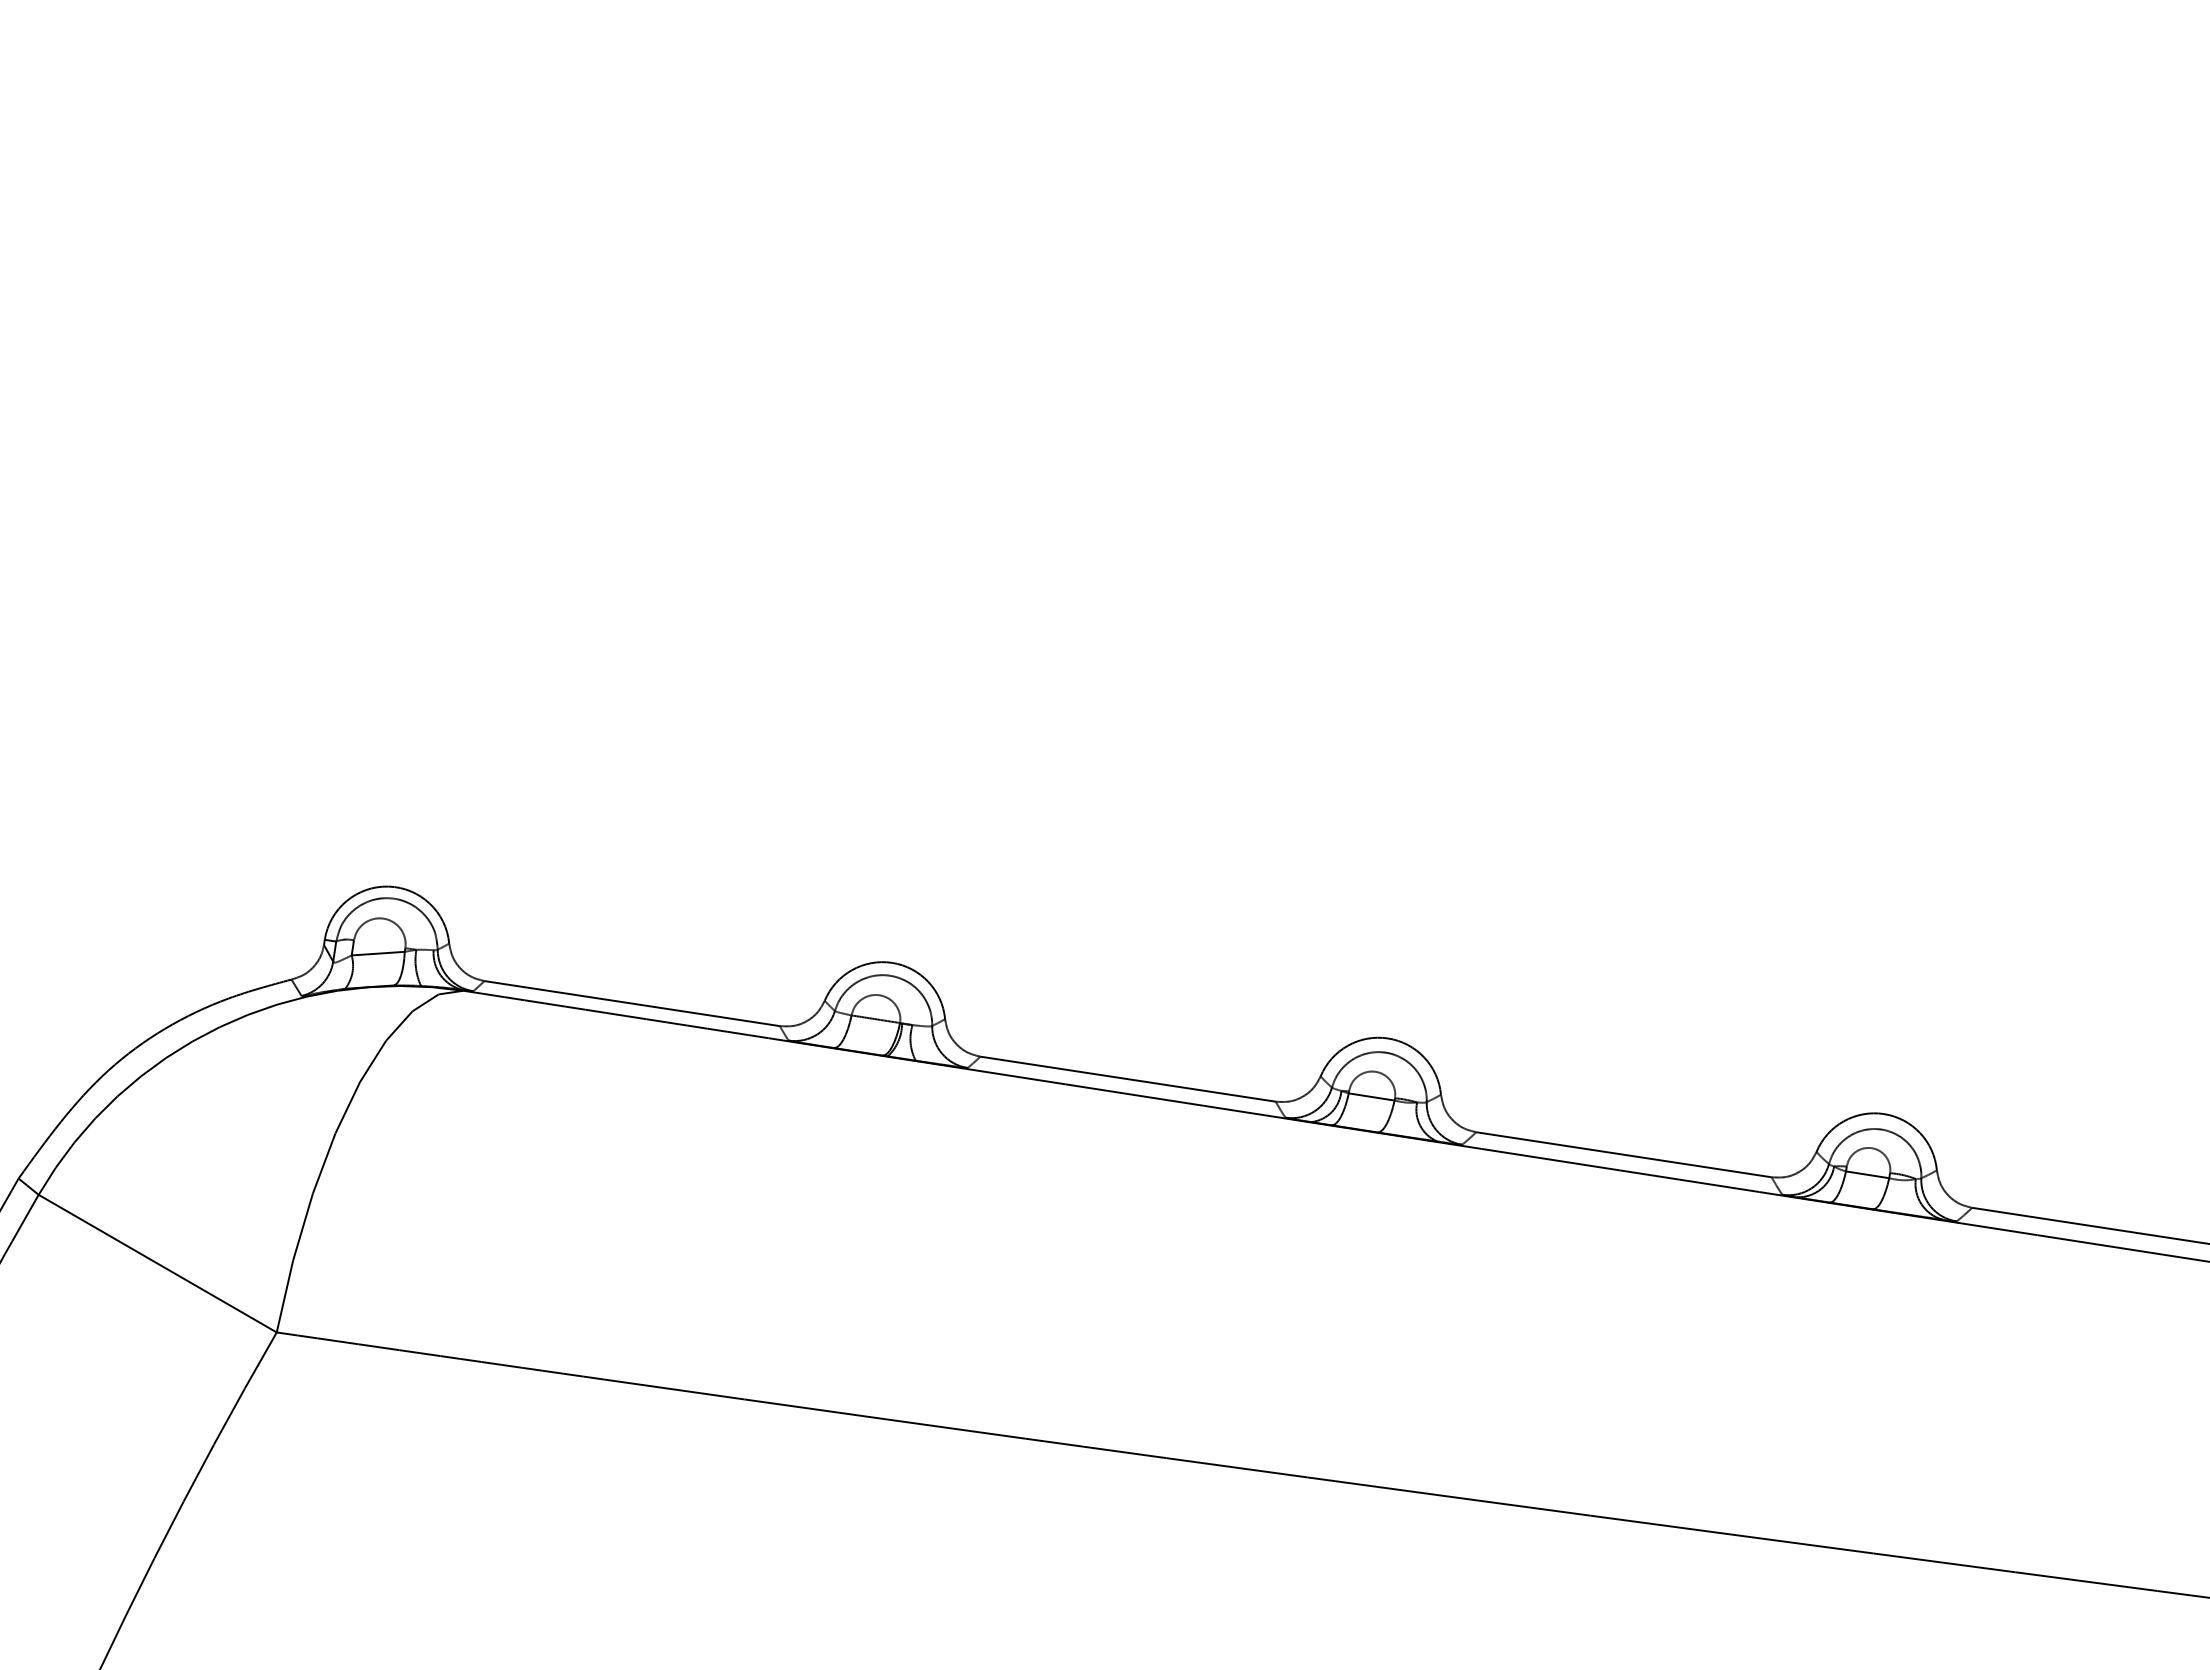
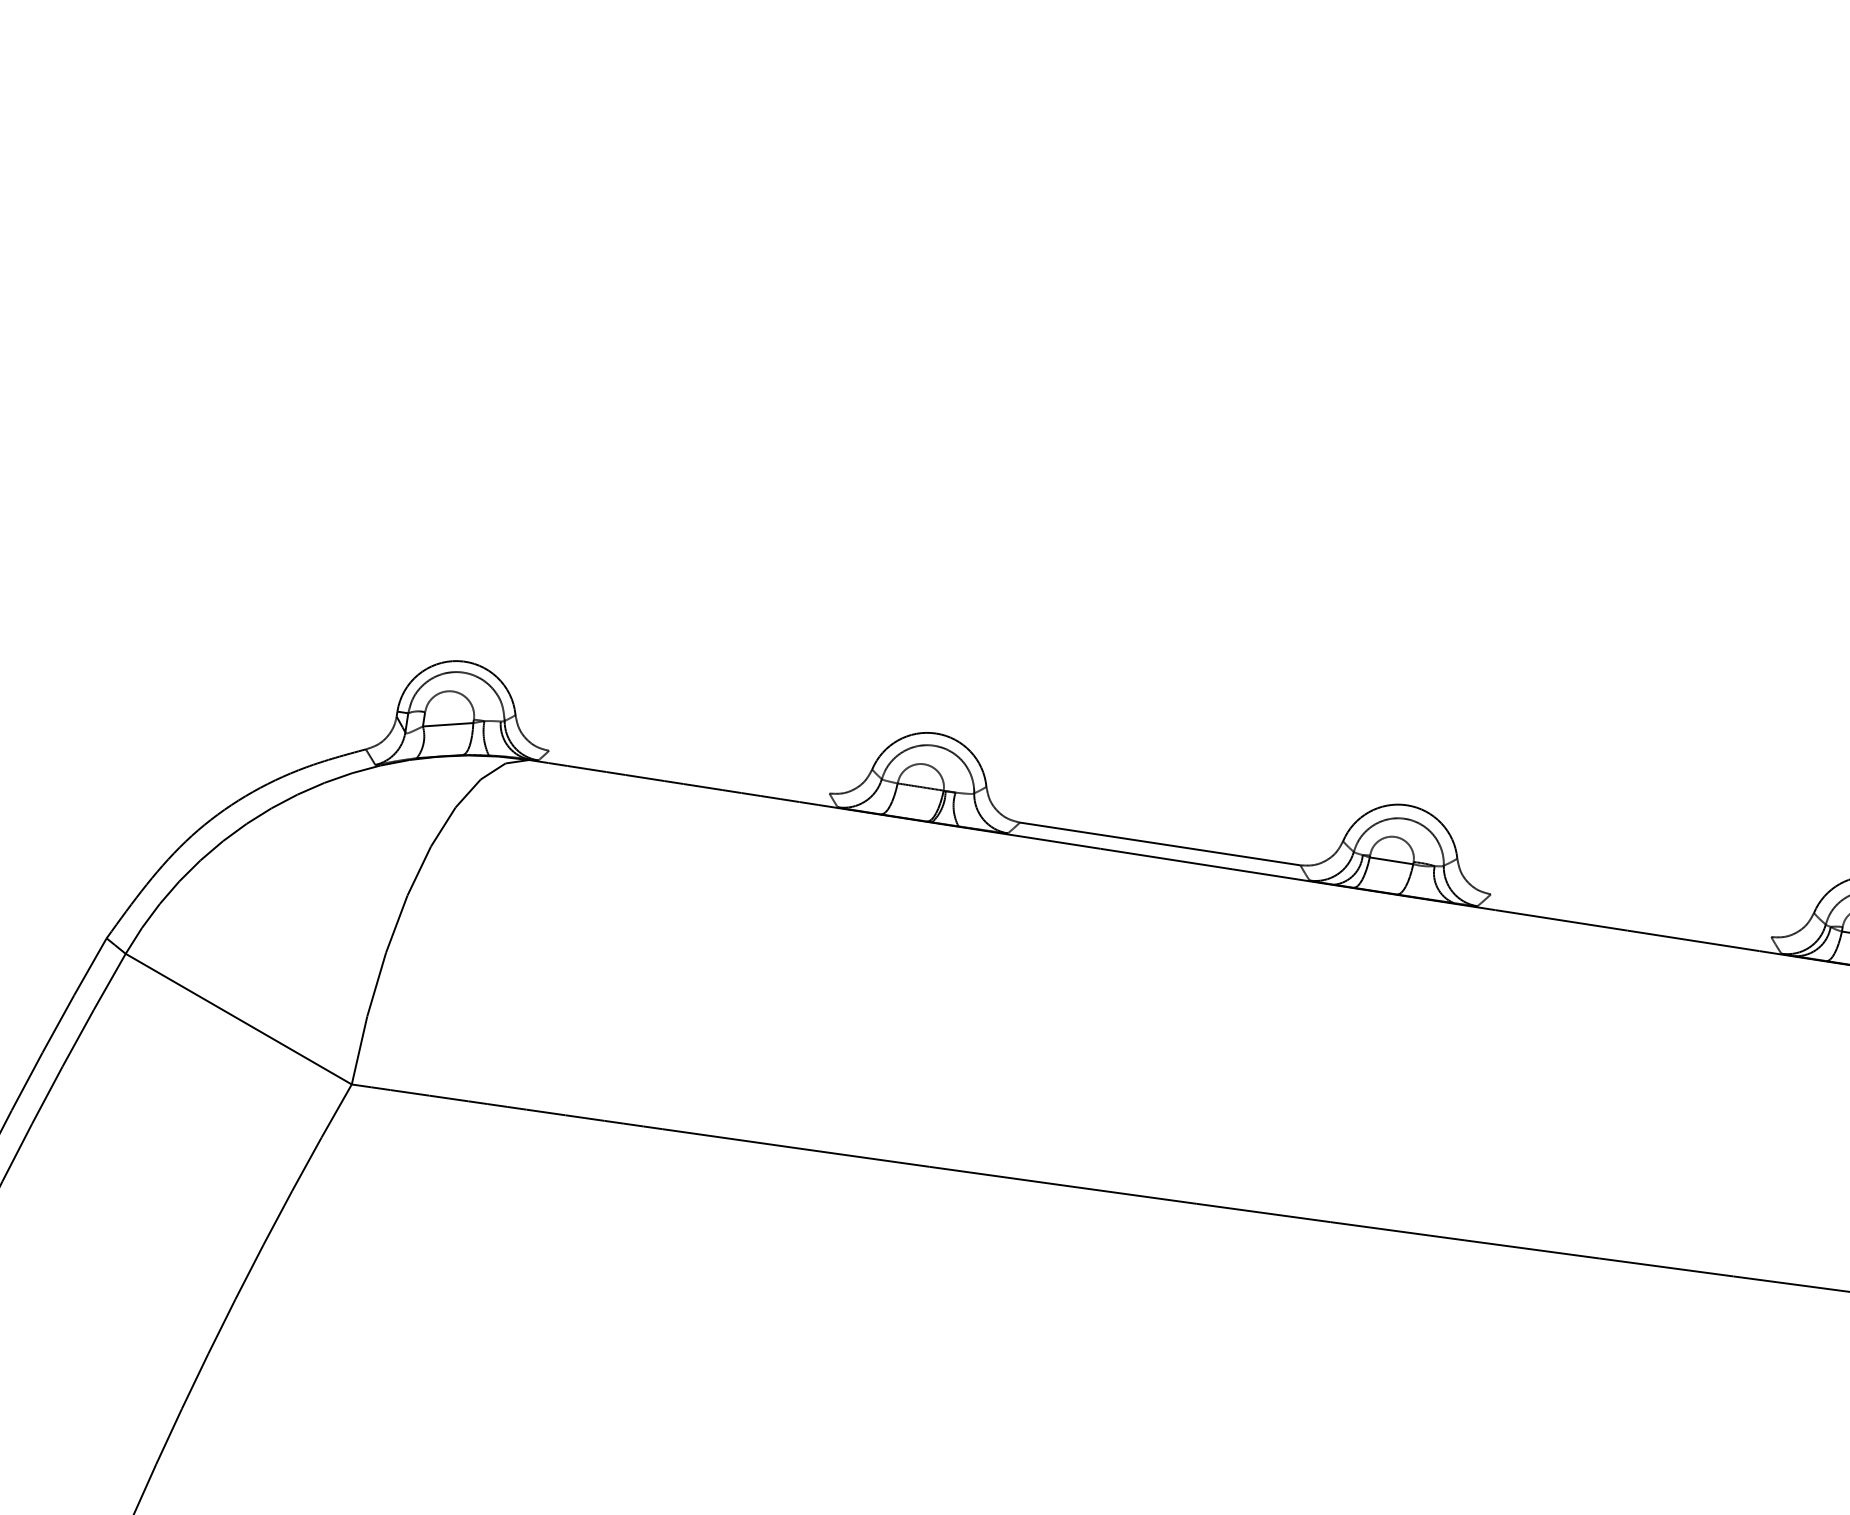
line: (631, 1003) -> (688, 772), removed
line: (1623, 1154) -> (1630, 915), removed

